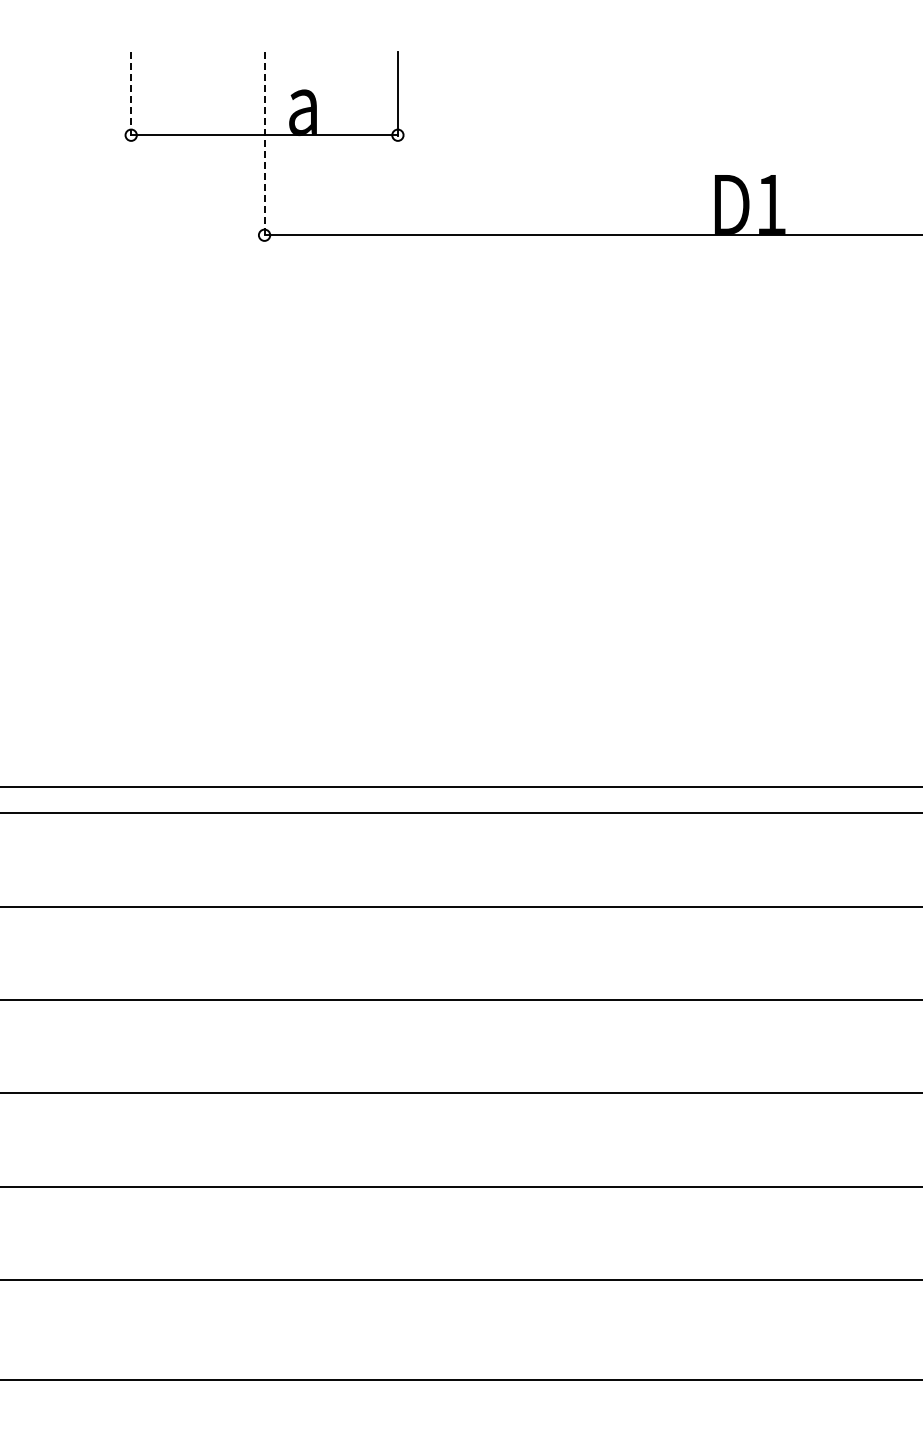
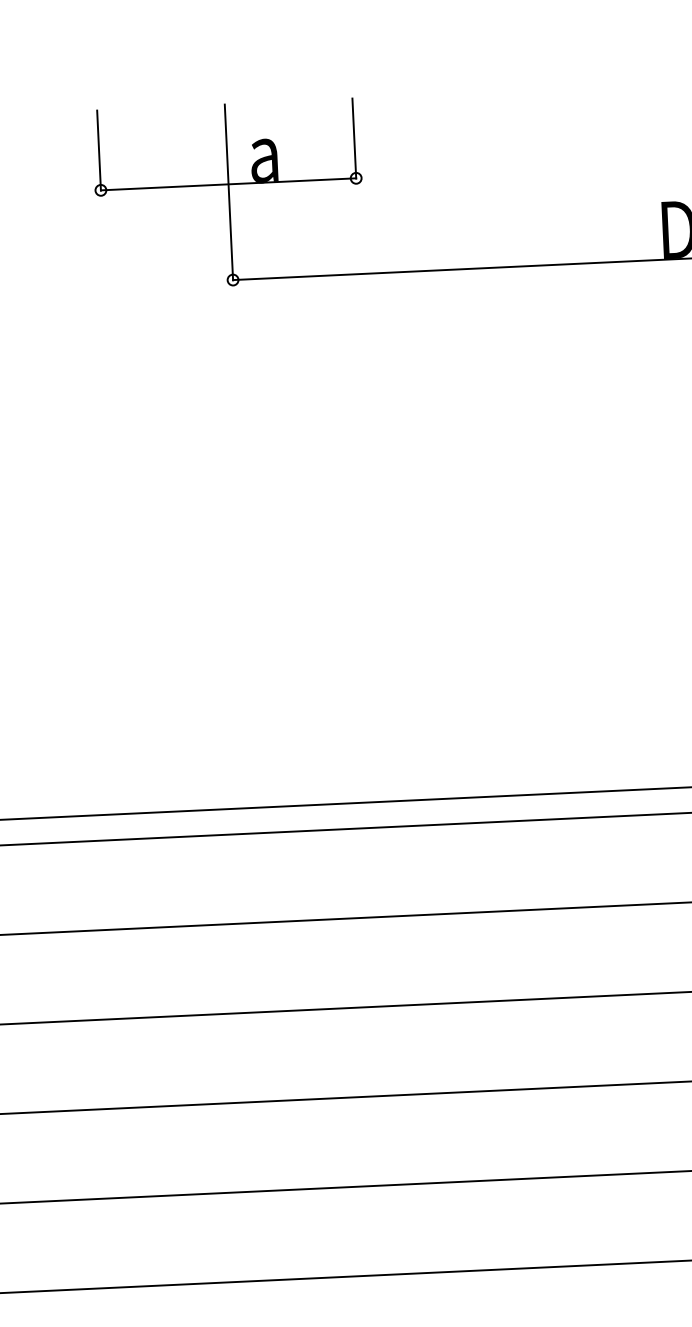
line: (131, 93) -> (99, 150), dashed -> solid
line: (264, 143) -> (228, 192), dashed -> solid

